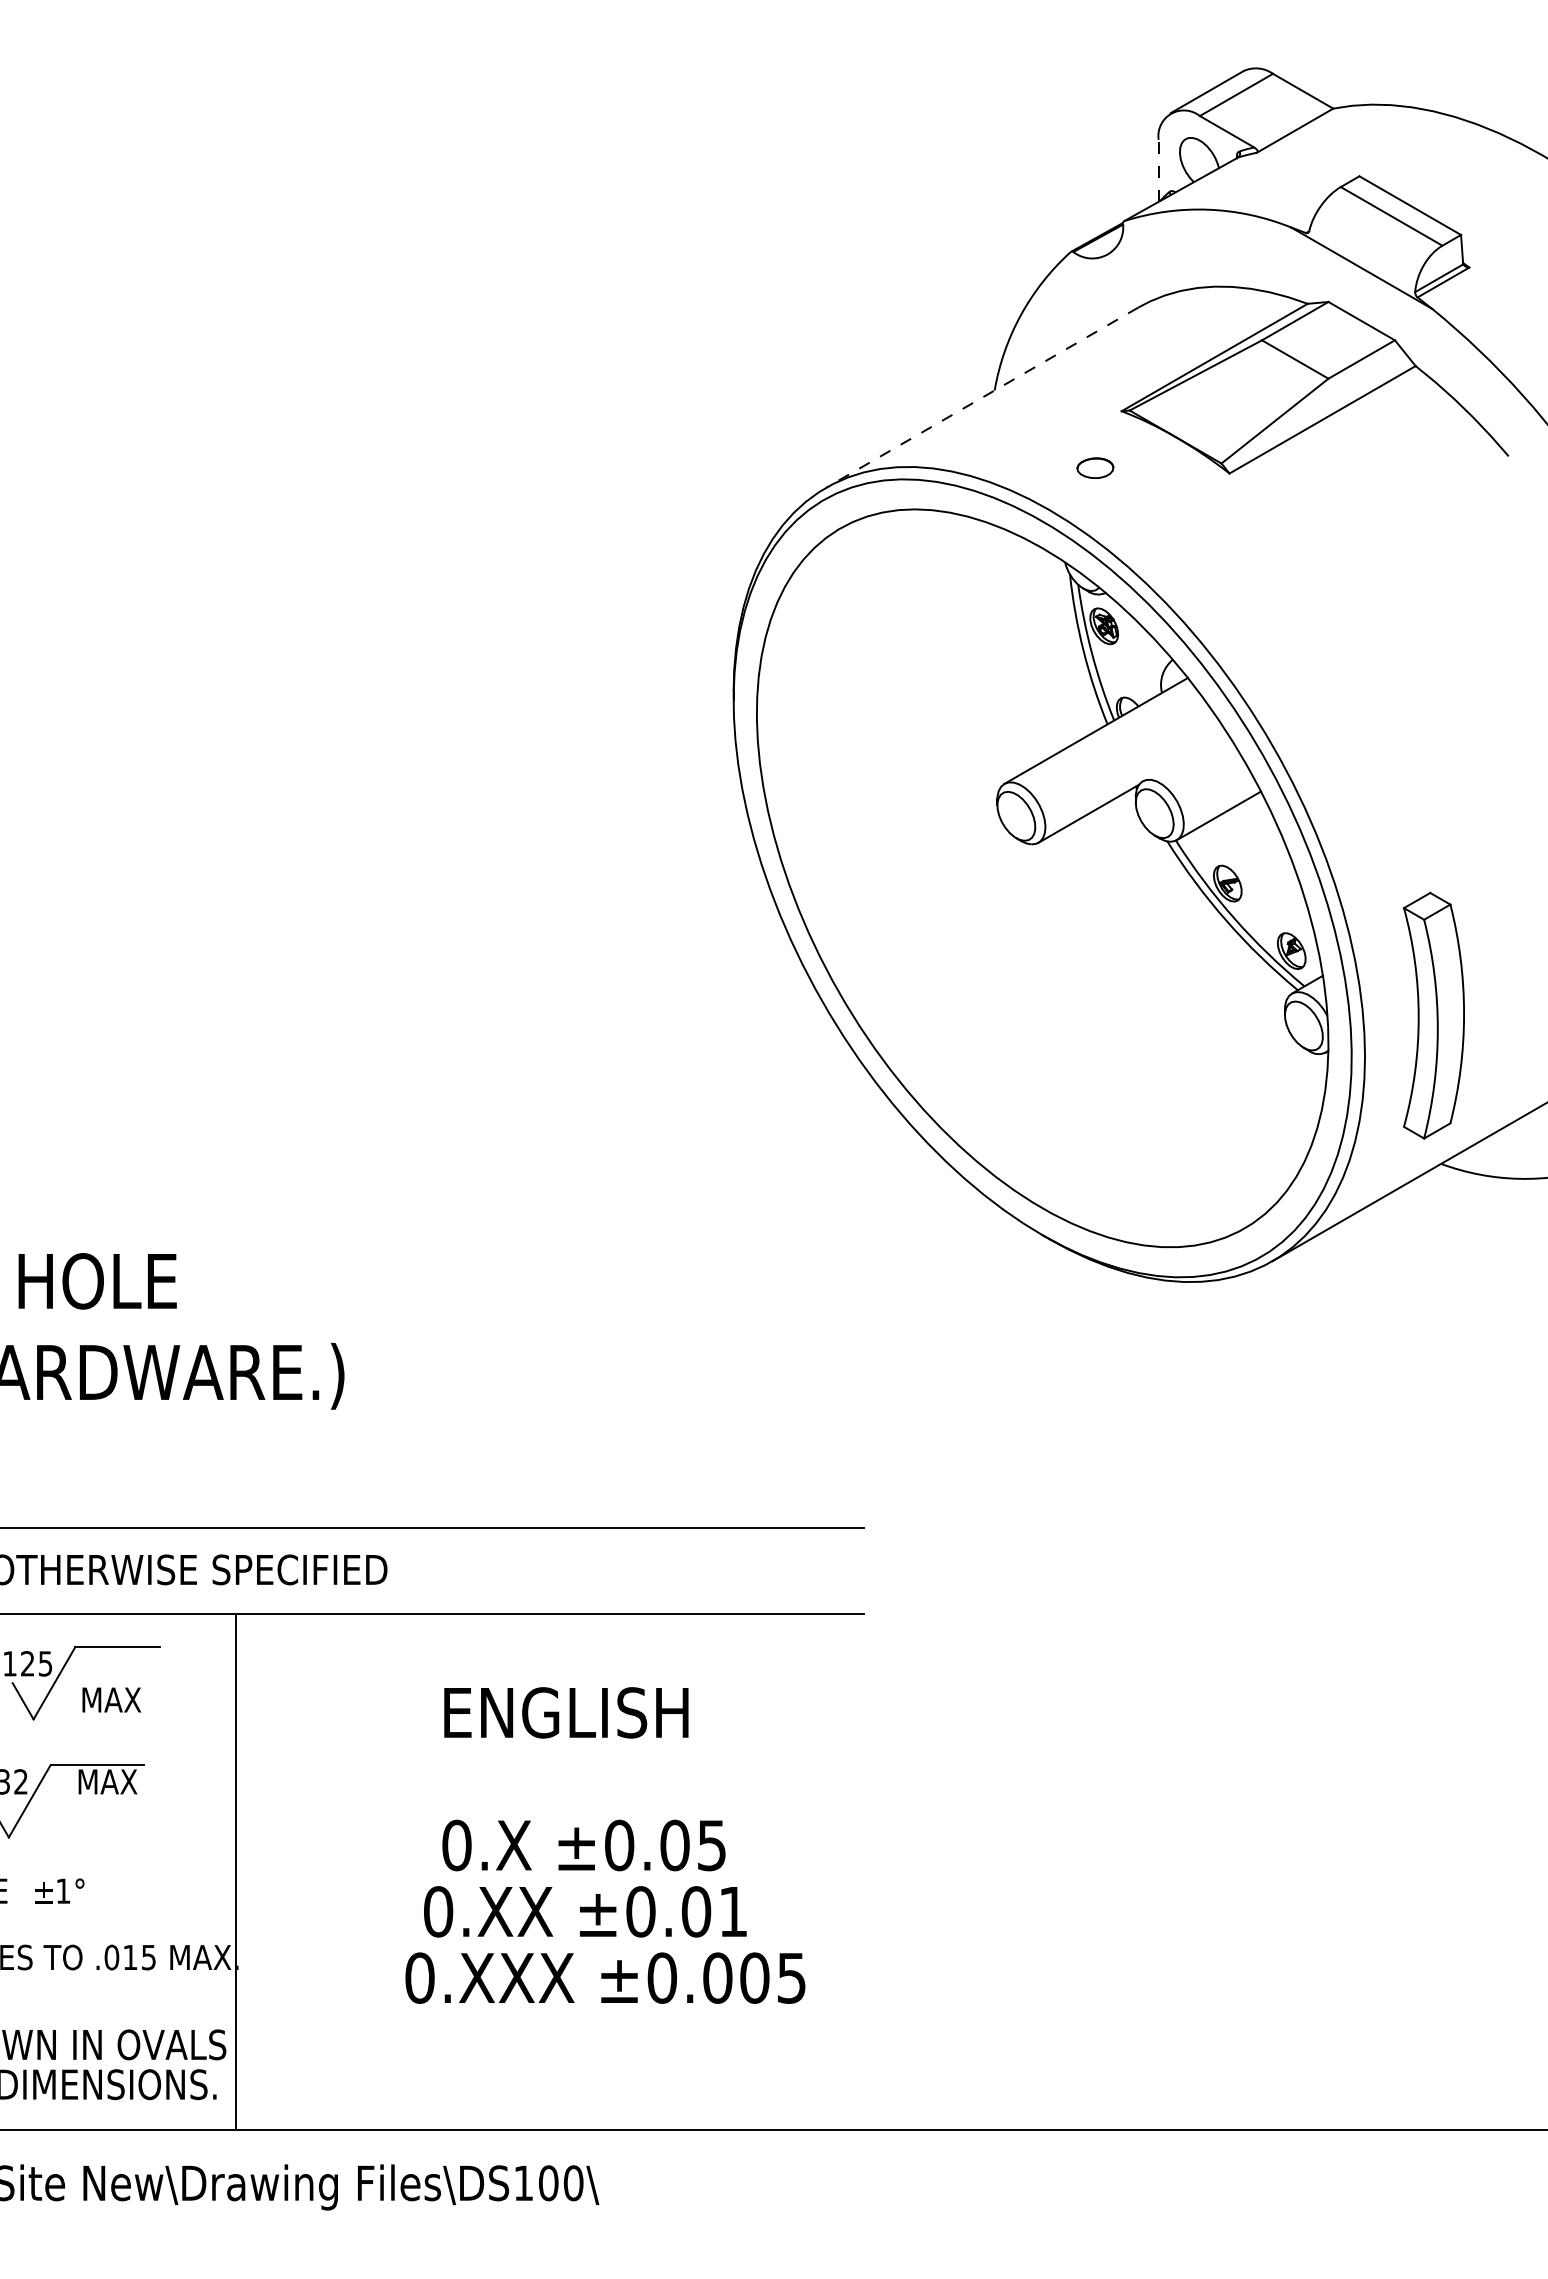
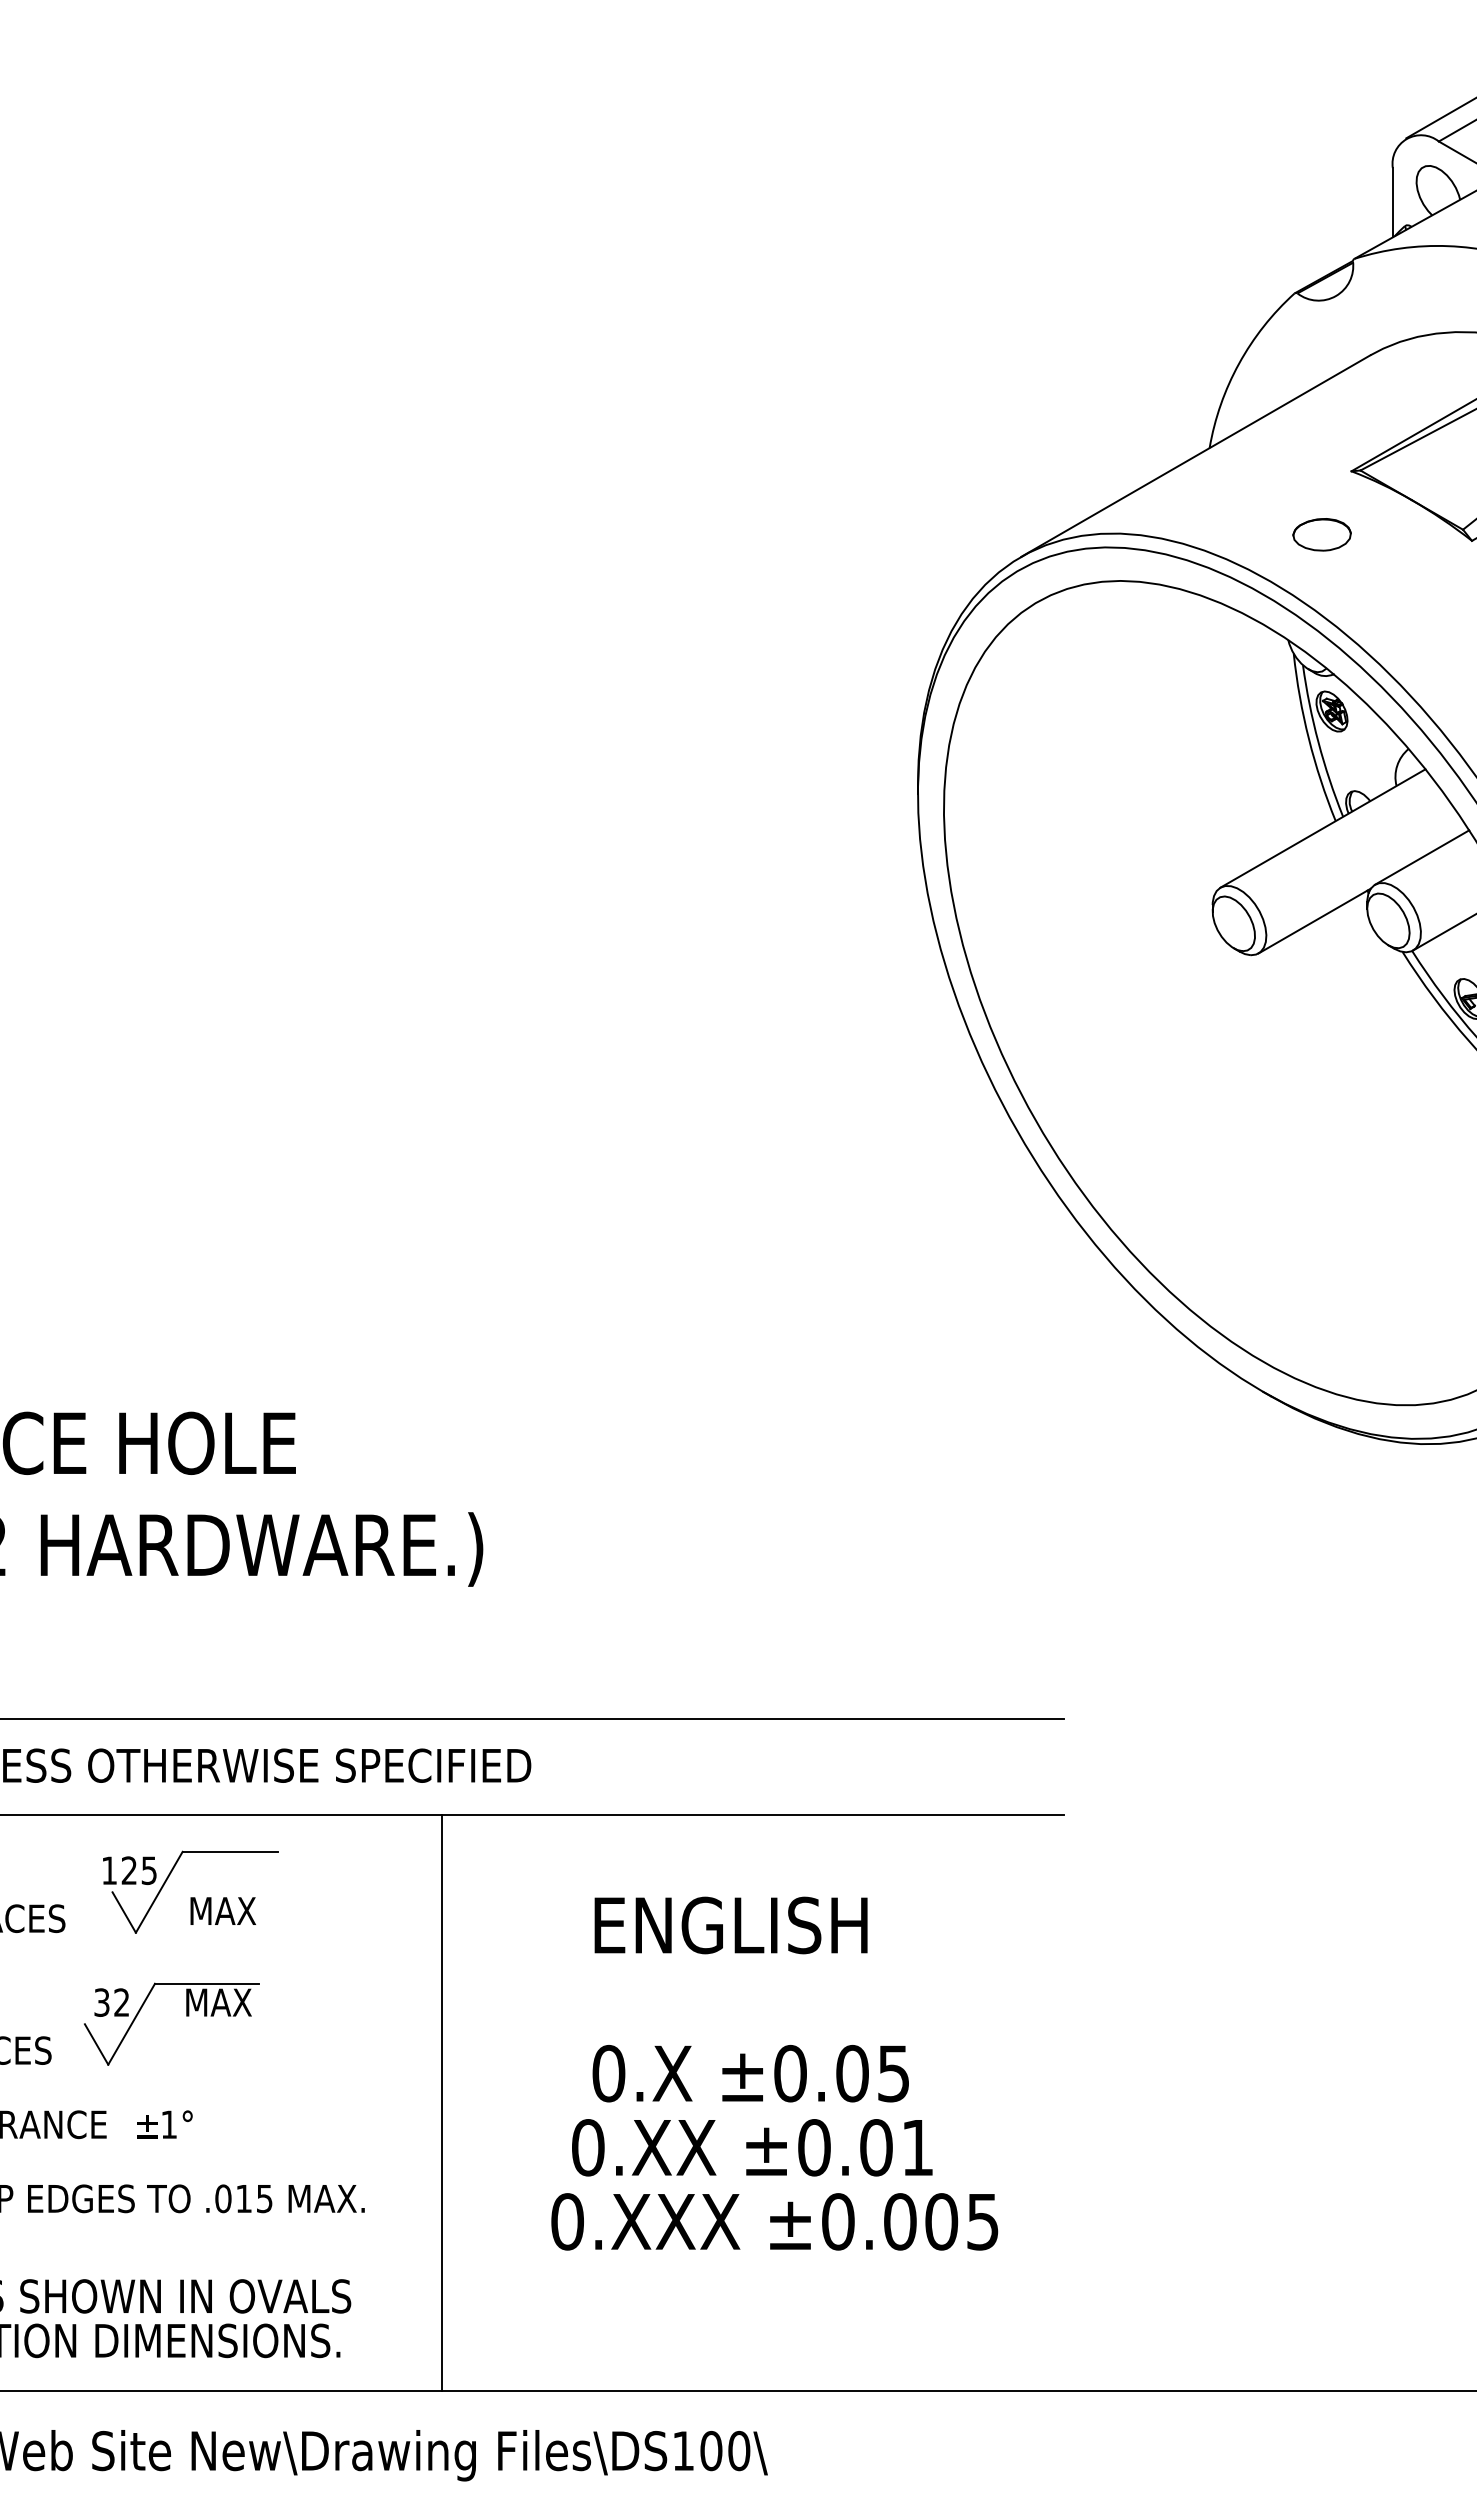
line: (1158, 170) -> (1392, 202), dashed -> solid
line: (981, 397) -> (1194, 455), dashed -> solid
part: (1095, 468) -> (1322, 535), size x1.43
line: (1184, 756) -> (1421, 857), added
line: (236, 1871) -> (441, 2102), moved

